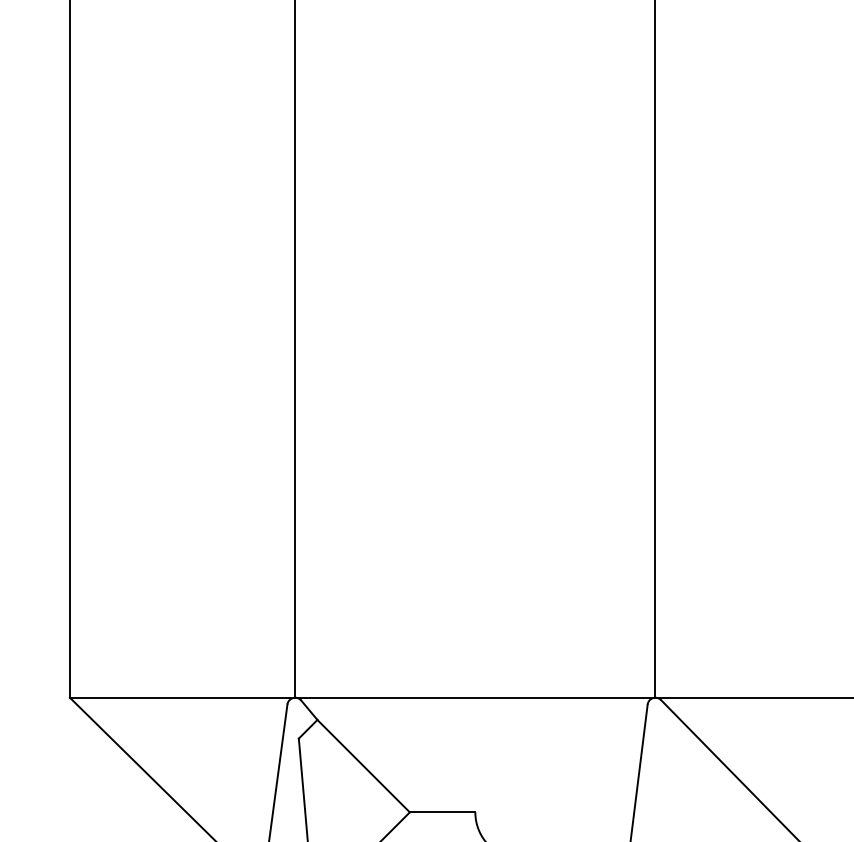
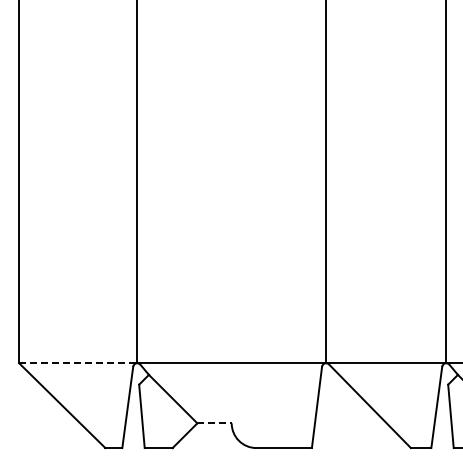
line: (183, 698) -> (78, 363), solid -> dashed
line: (444, 812) -> (215, 423), solid -> dashed

